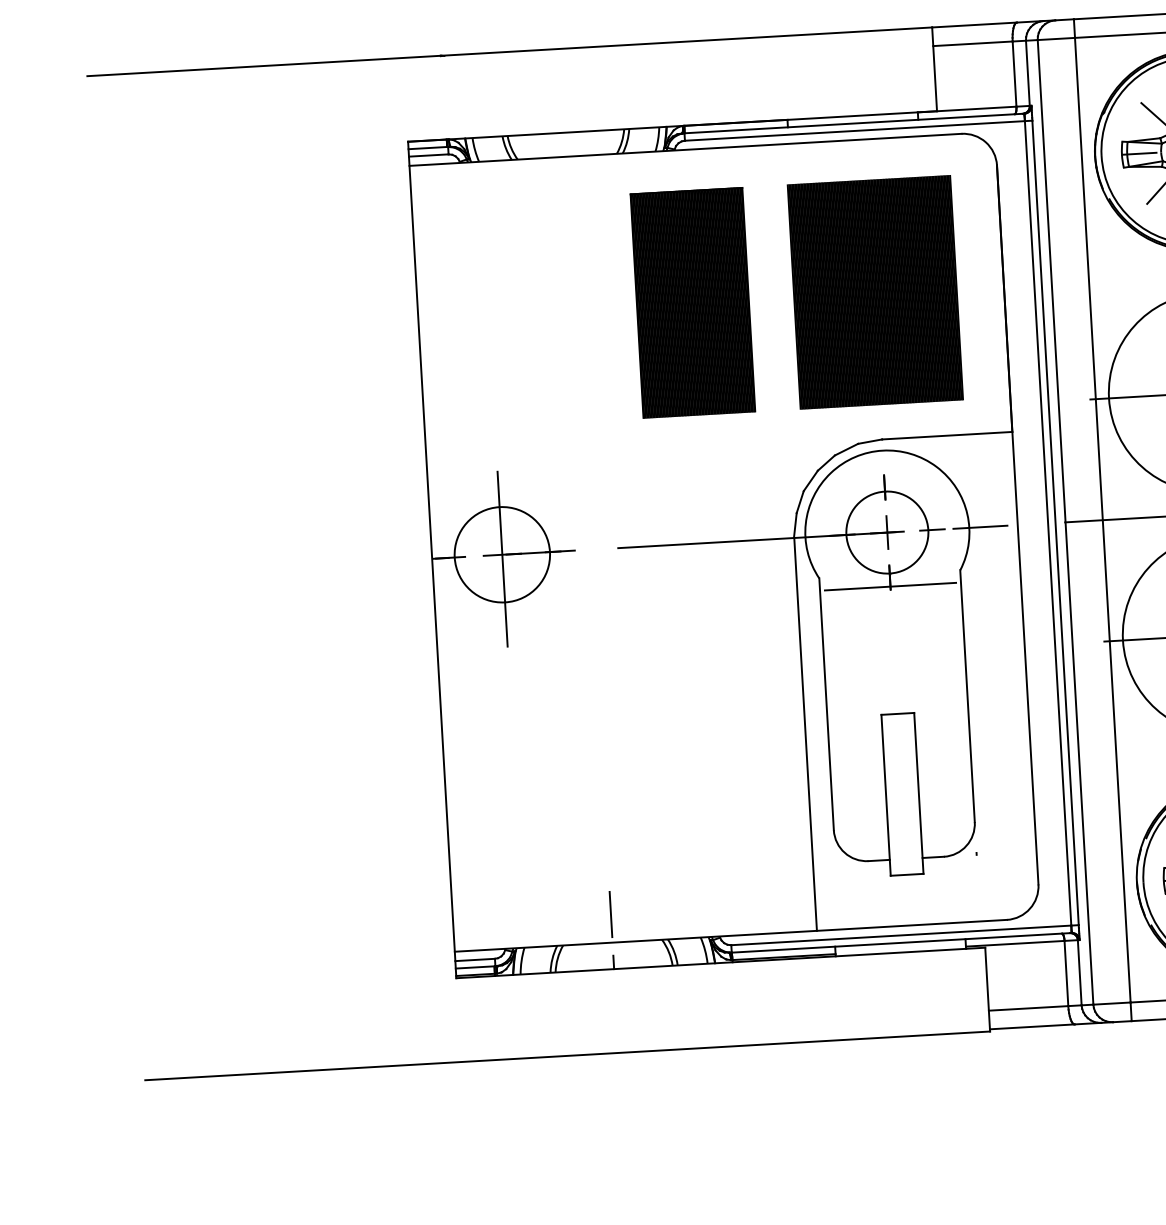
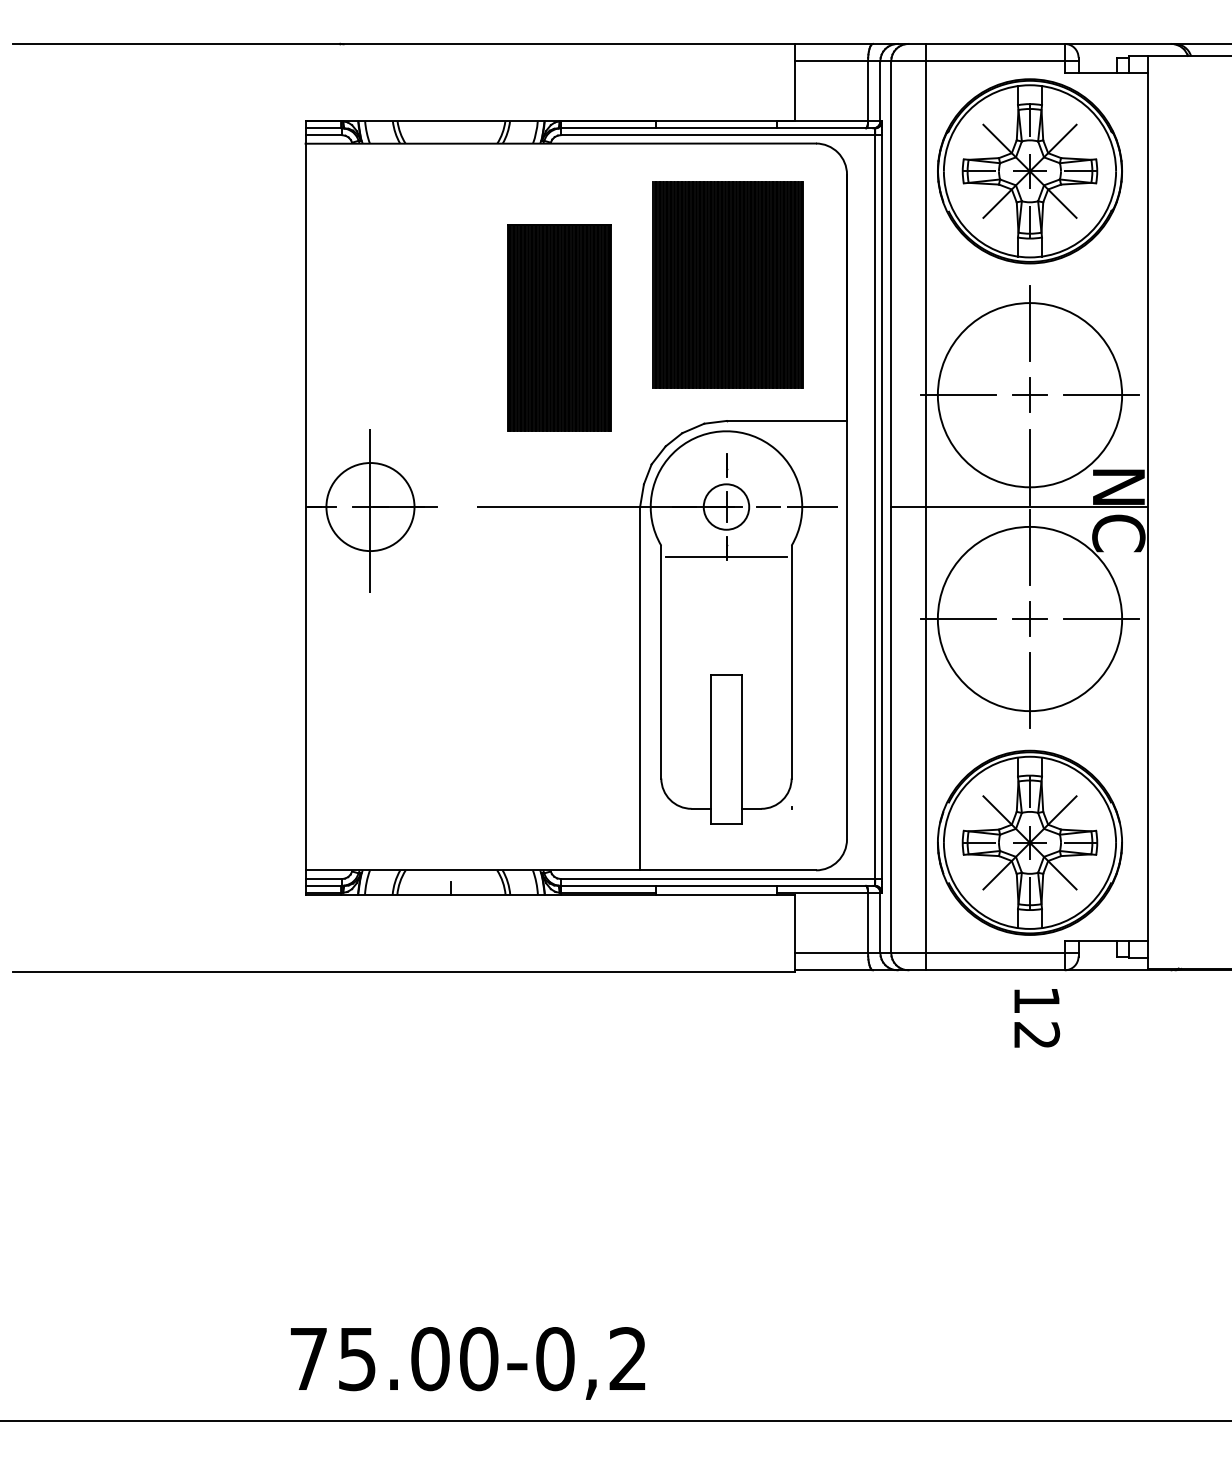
part: (692, 302) -> (559, 327), moved
circle: (887, 531) -> (726, 506), size x0.6
line: (611, 914) -> (451, 844), removed

